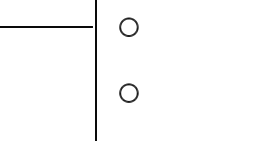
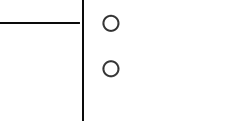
circle: (128, 92) -> (110, 68), moved

